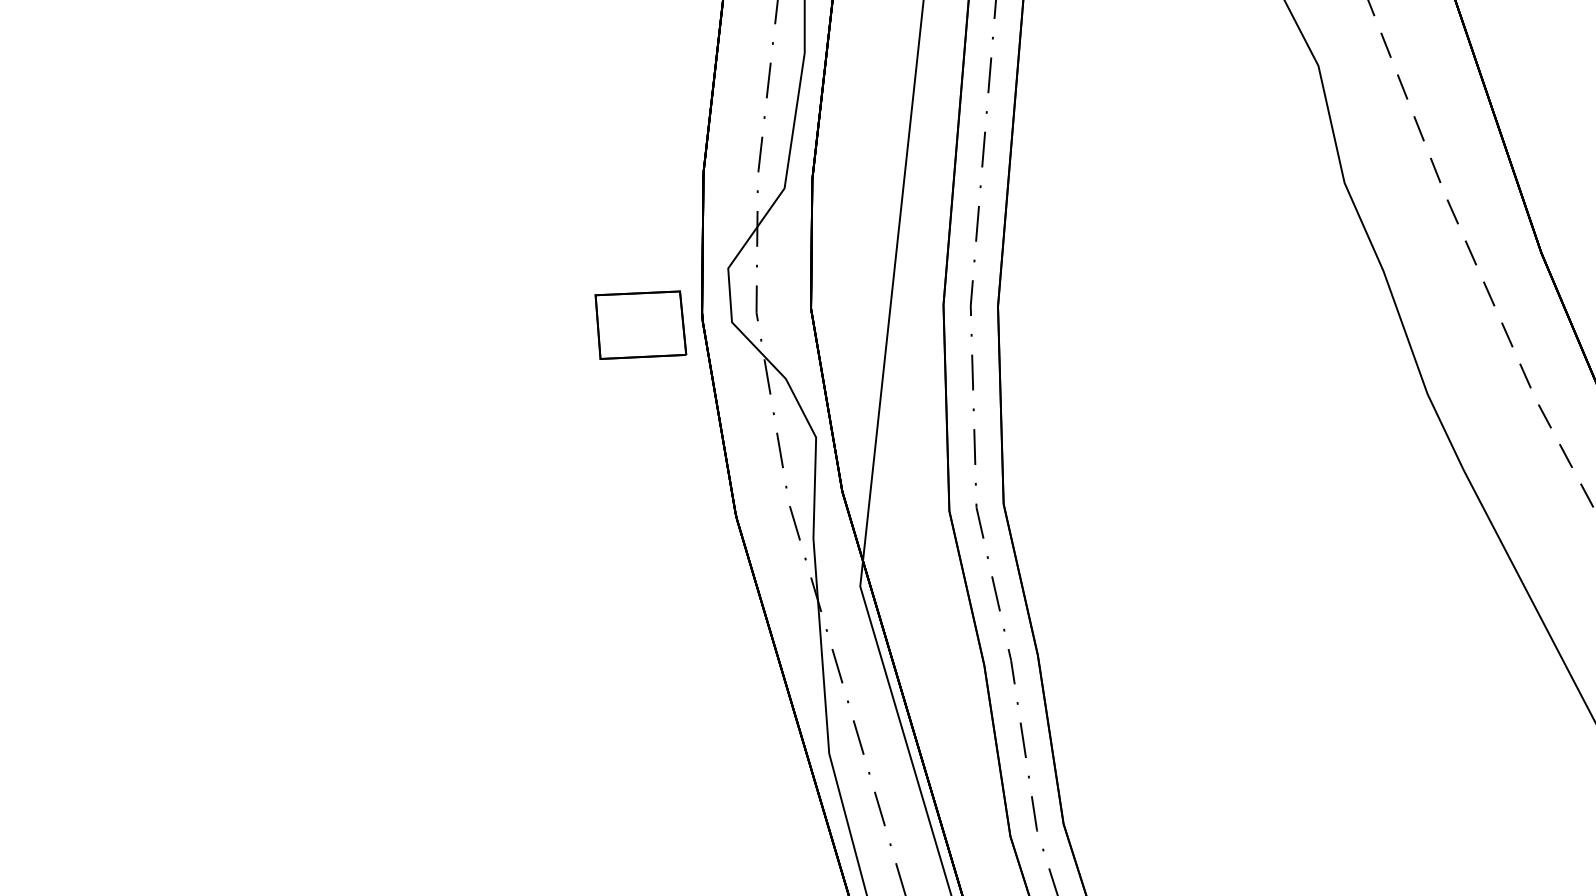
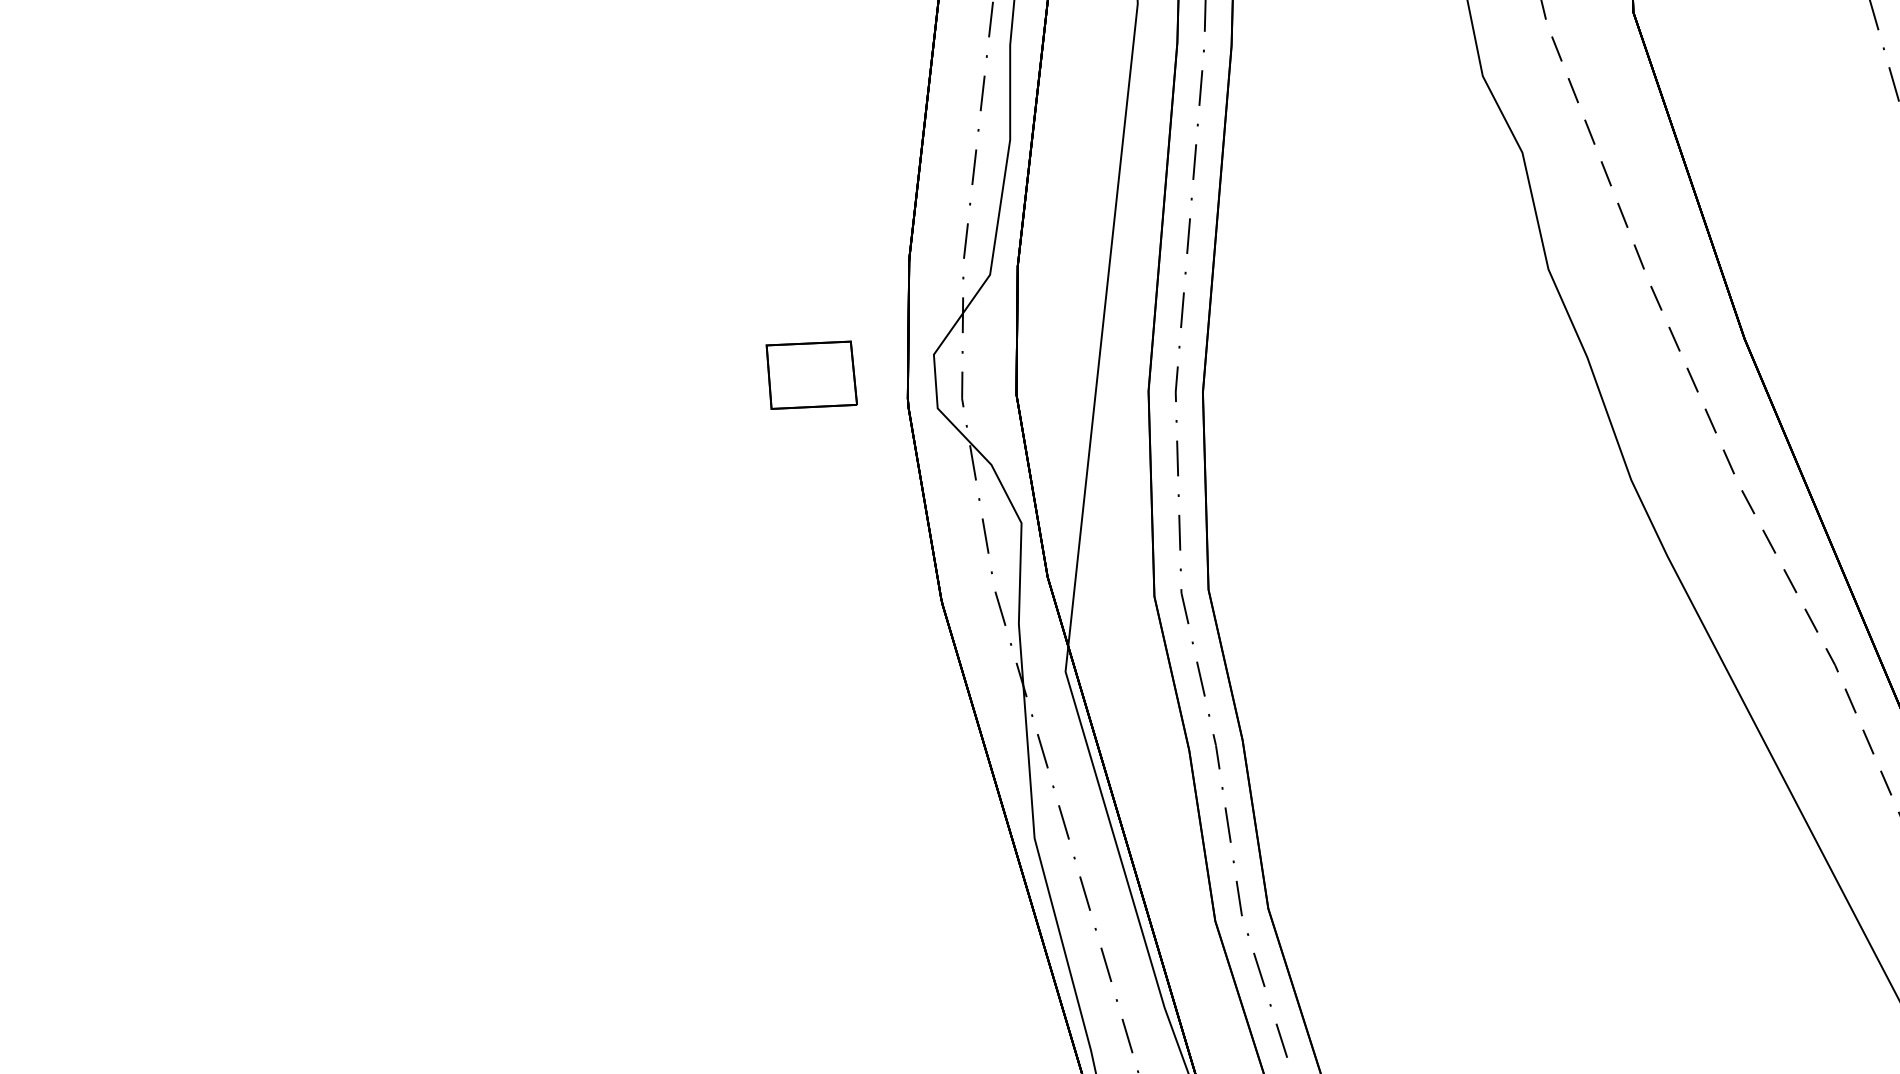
part: (640, 324) -> (811, 374), moved

